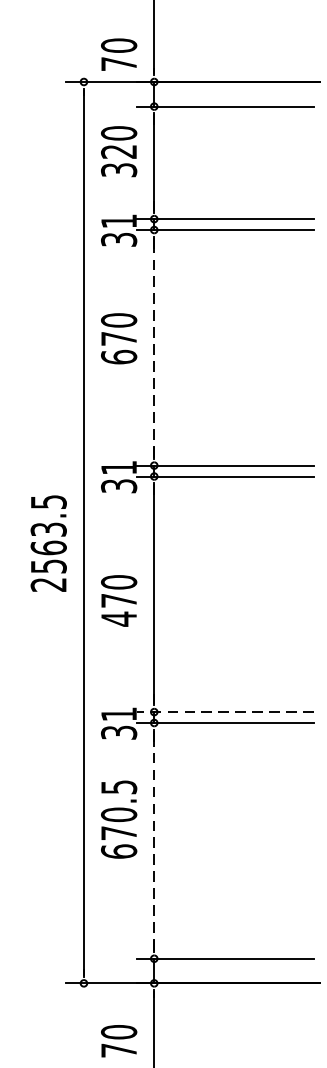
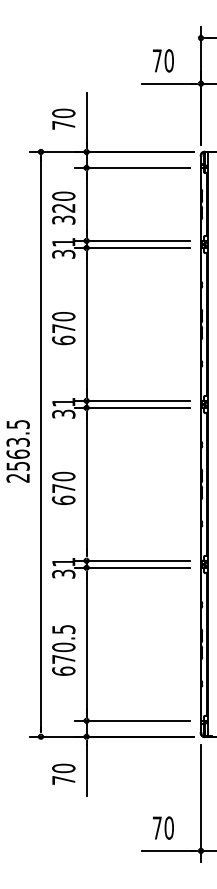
text: (118, 53) -> (63, 118), moved
text: (118, 150) -> (63, 207), moved
text: (118, 338) -> (63, 328), moved
line: (154, 347) -> (86, 324), dashed -> solid
text: (118, 619) -> (63, 500), 470 -> 670
line: (224, 711) -> (132, 560), dashed -> solid
text: (118, 819) -> (63, 650), moved
line: (154, 841) -> (86, 644), dashed -> solid

